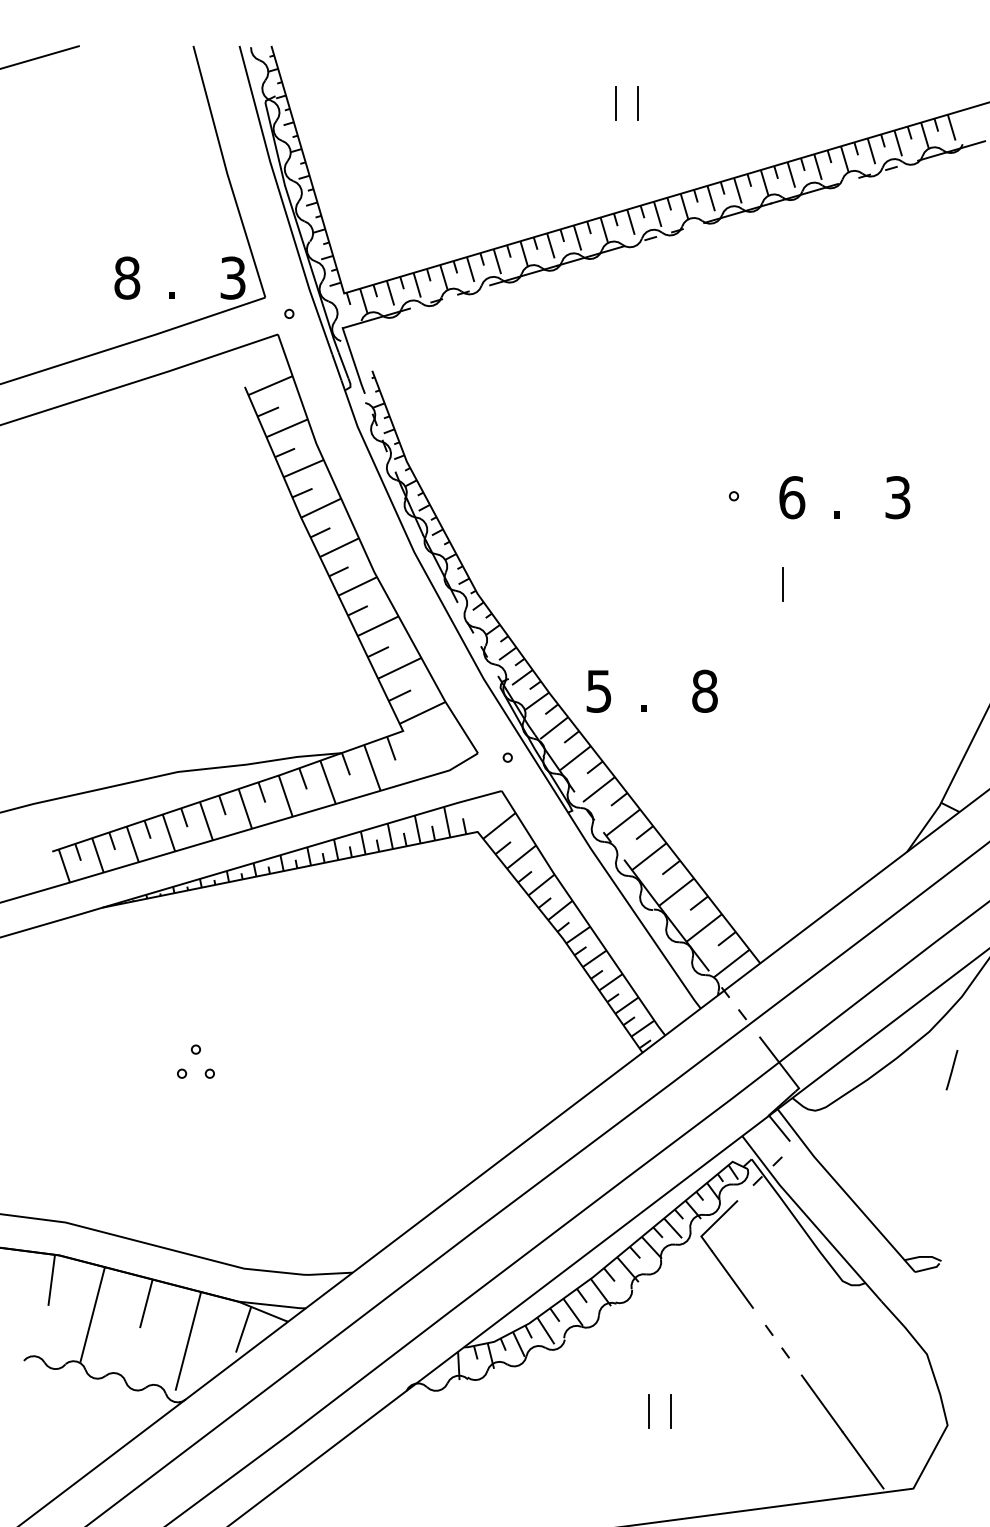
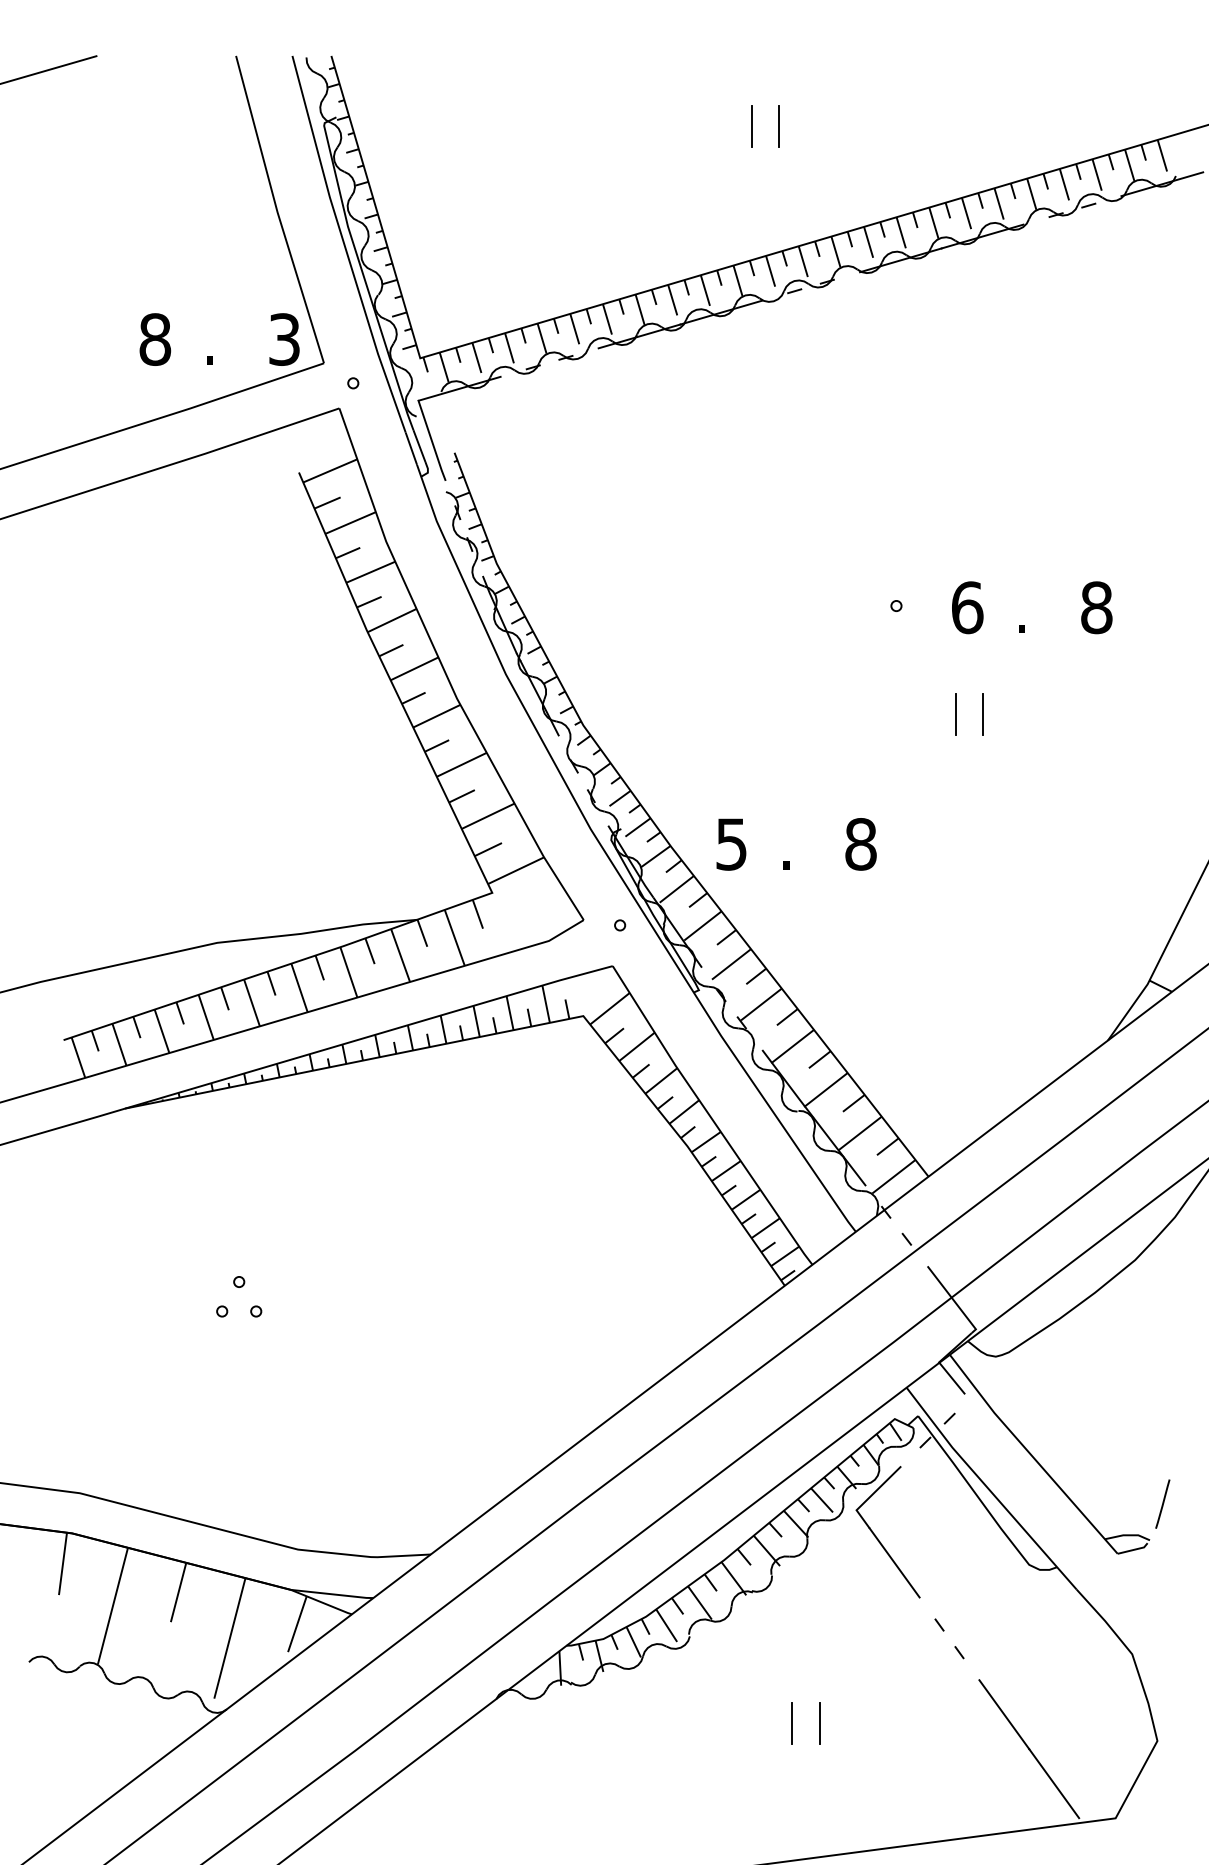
text: (897, 497) -> (1096, 607), 3 -> 8
line: (805, 584) -> (983, 713), added
line: (951, 1069) -> (1162, 1503), moved

